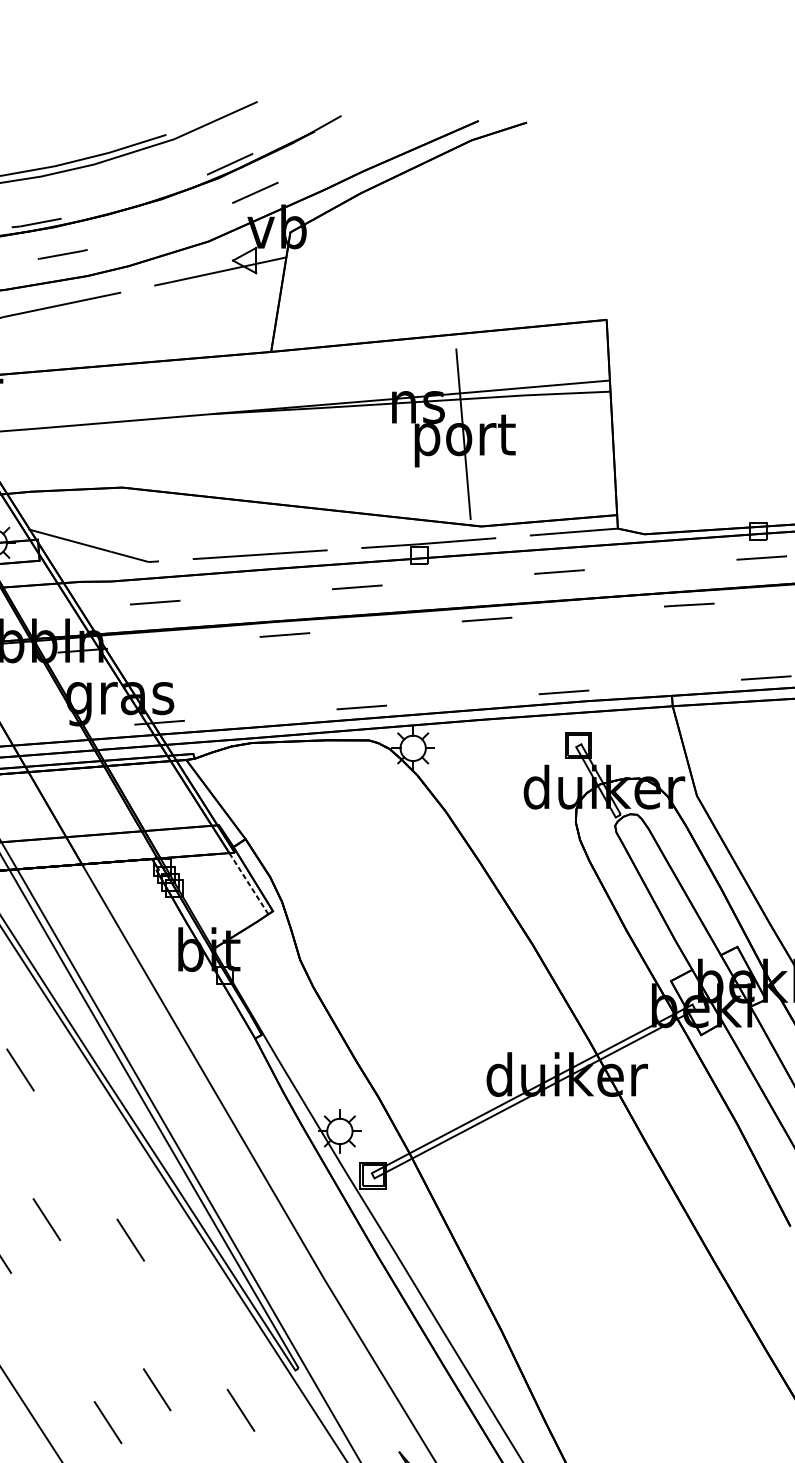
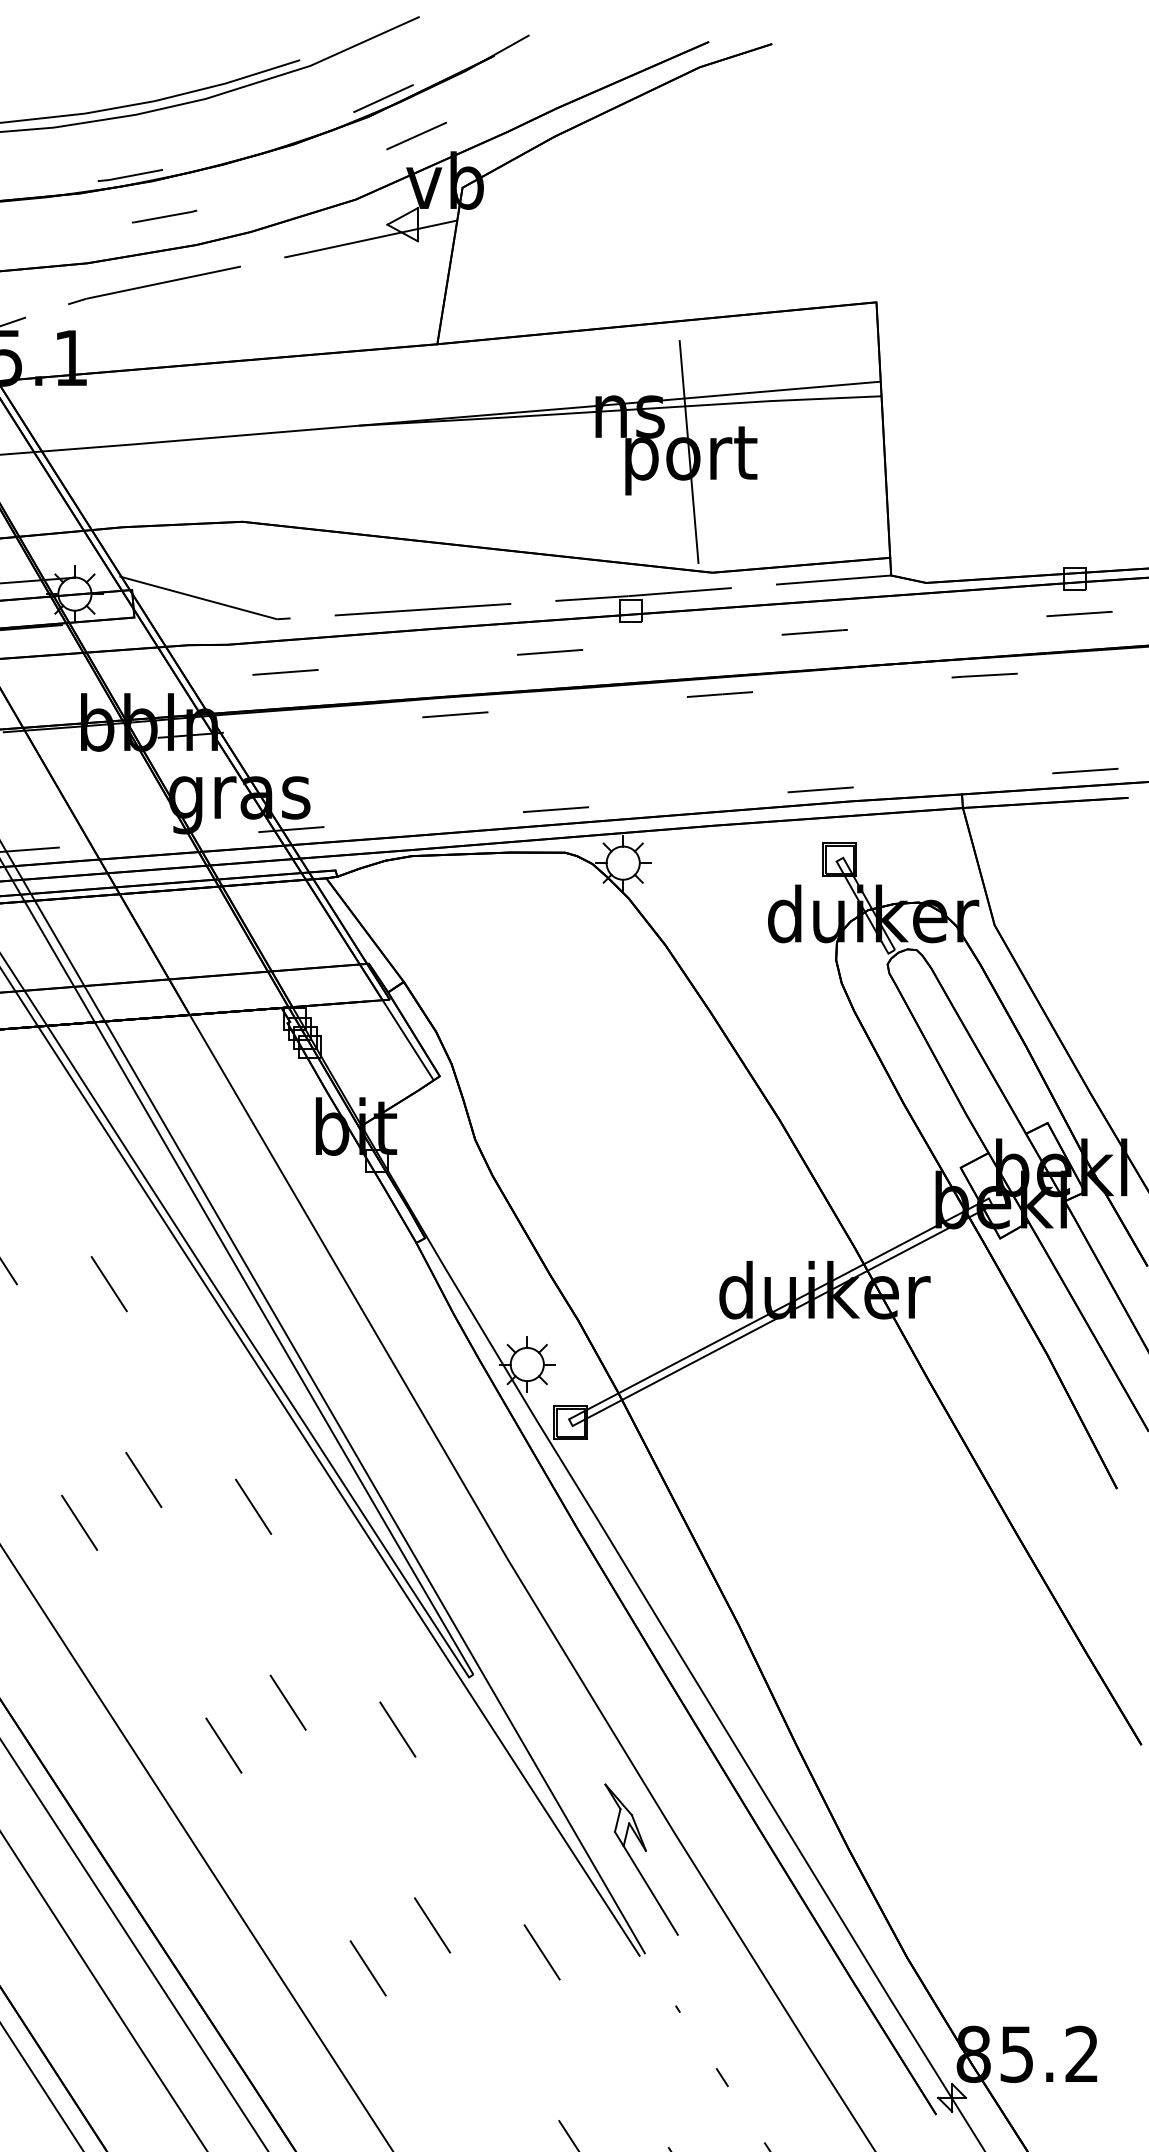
line: (249, 883) -> (408, 1040), dashed -> solid

